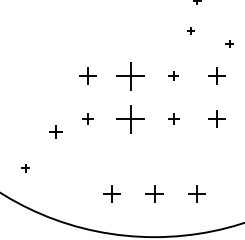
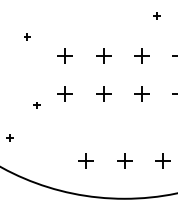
part: (44, 54) -> (26, 36), added
part: (130, 75) -> (103, 55), size x0.62
part: (173, 75) -> (141, 55), size x1.67
part: (87, 118) -> (65, 93), size x1.43
part: (130, 118) -> (103, 93), size x0.62
part: (173, 118) -> (141, 93), size x1.43
part: (55, 131) -> (36, 105), size x0.62

